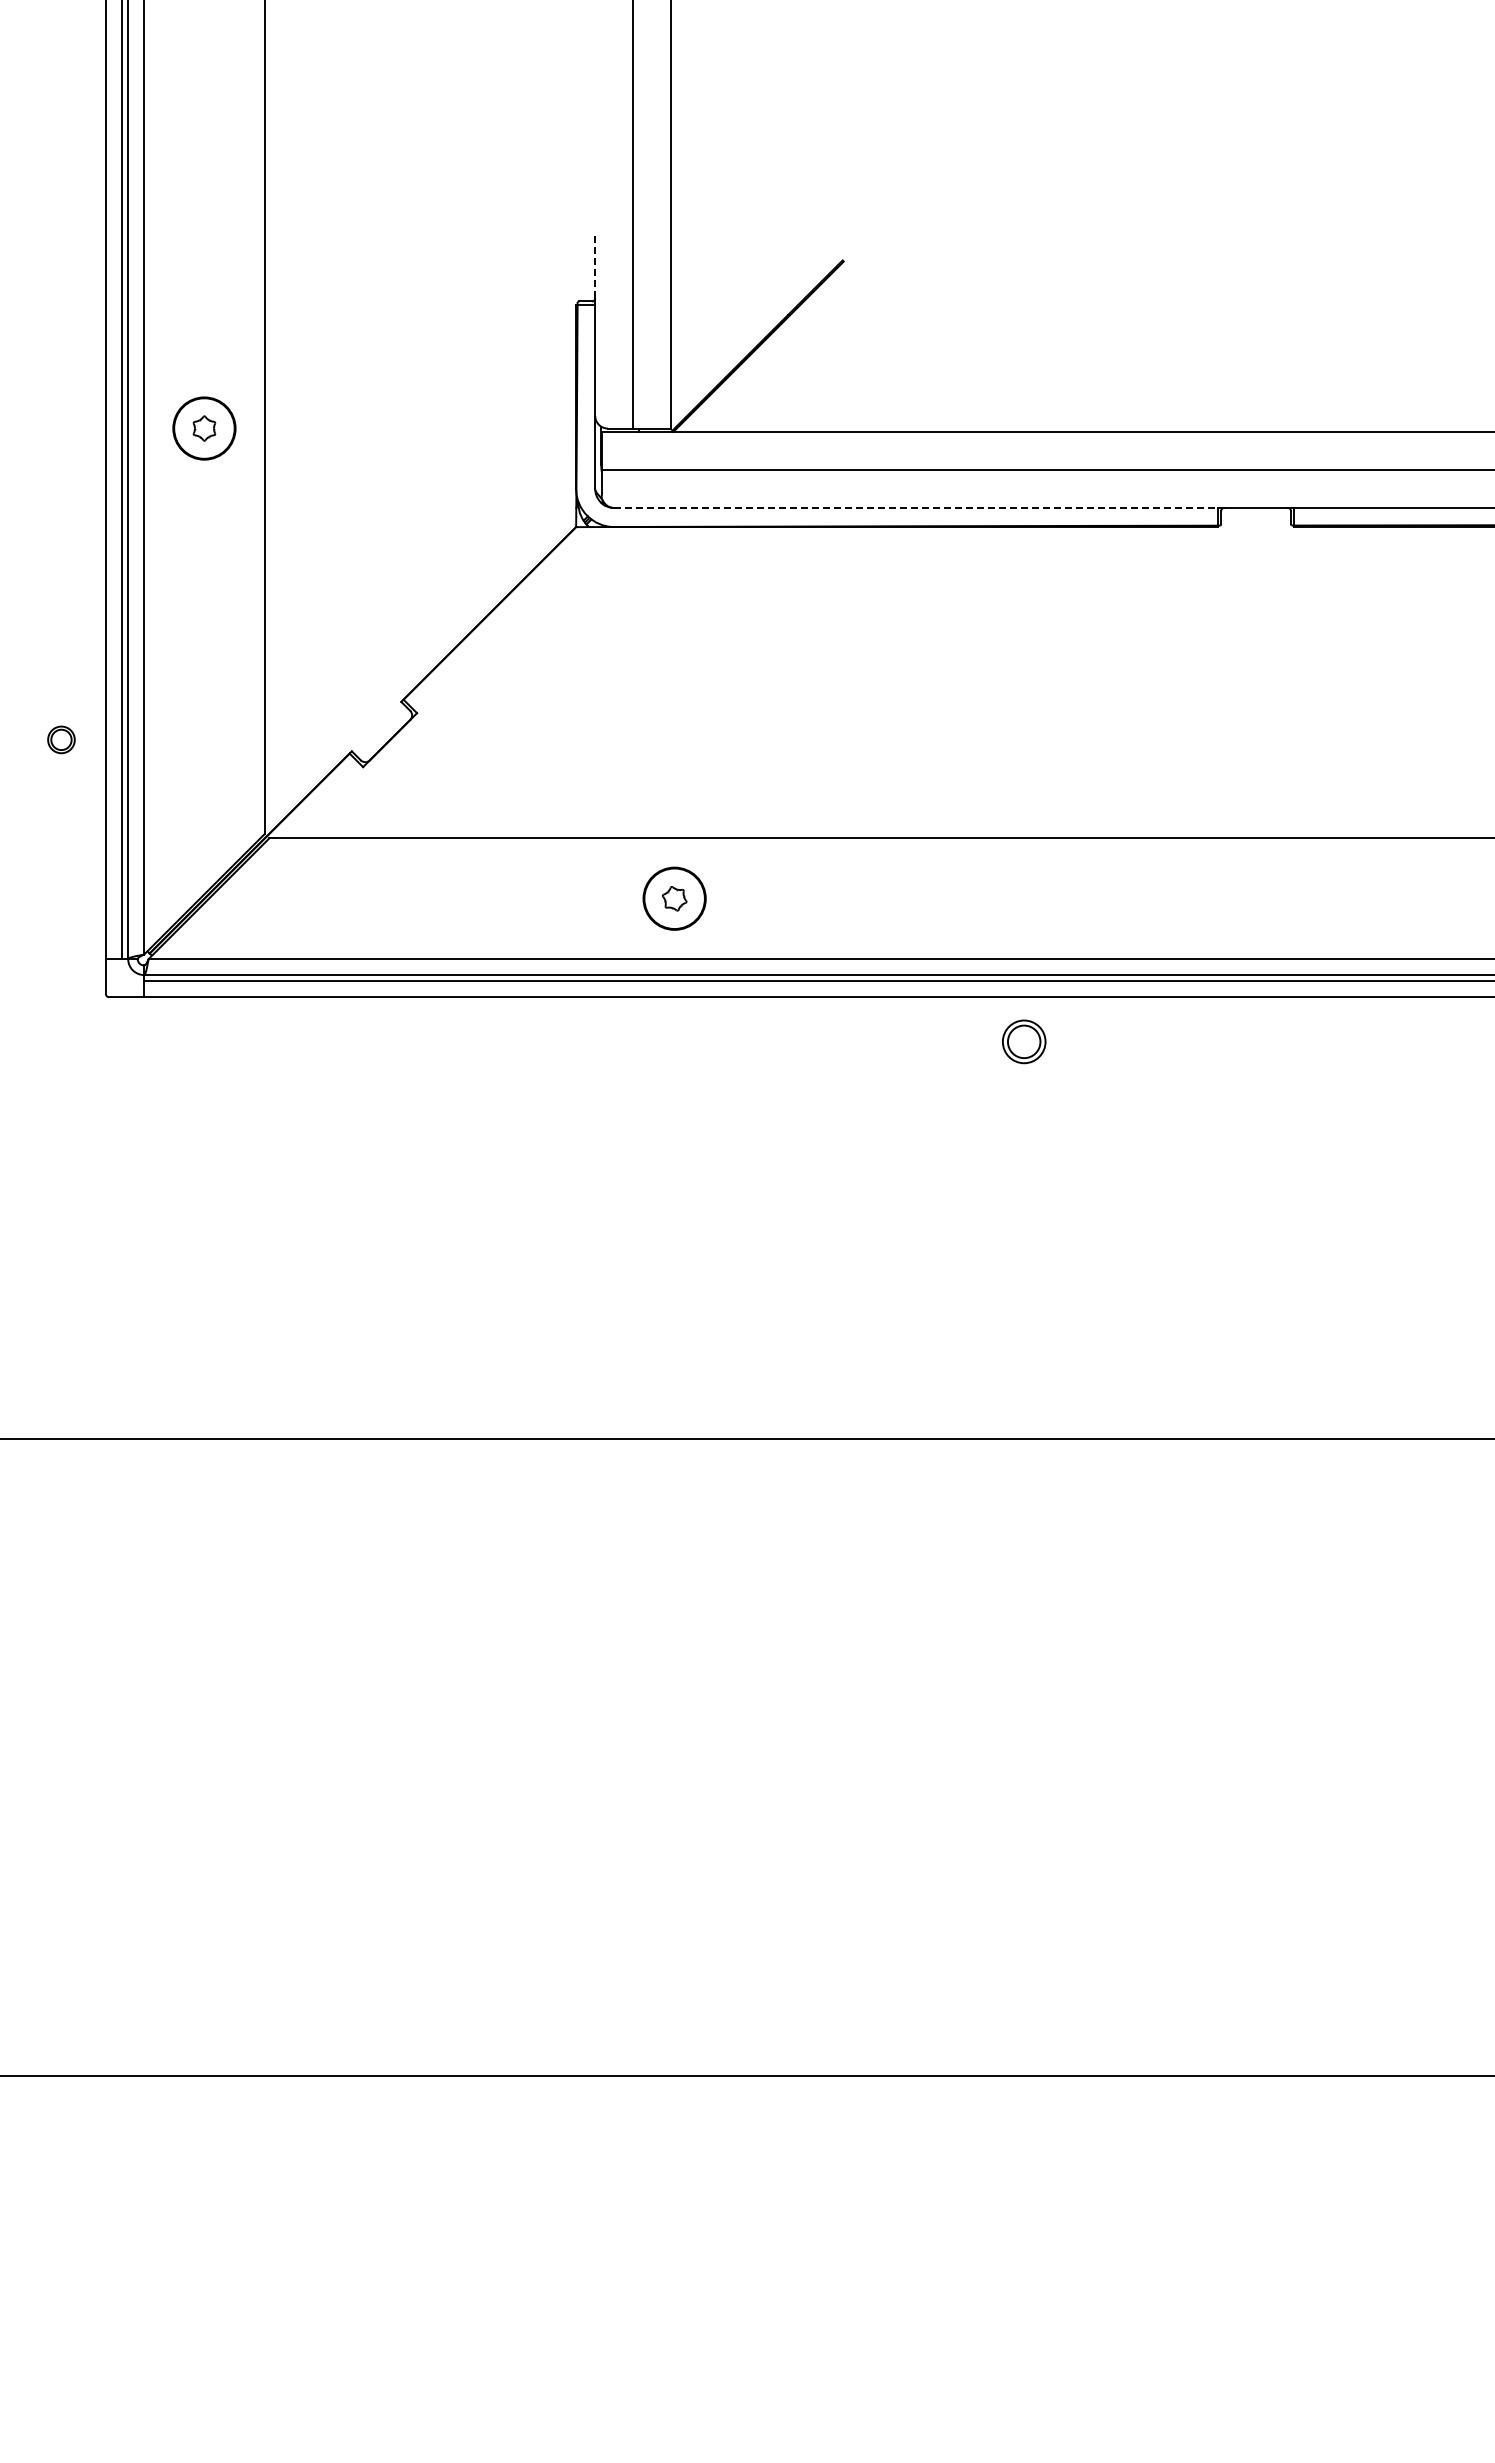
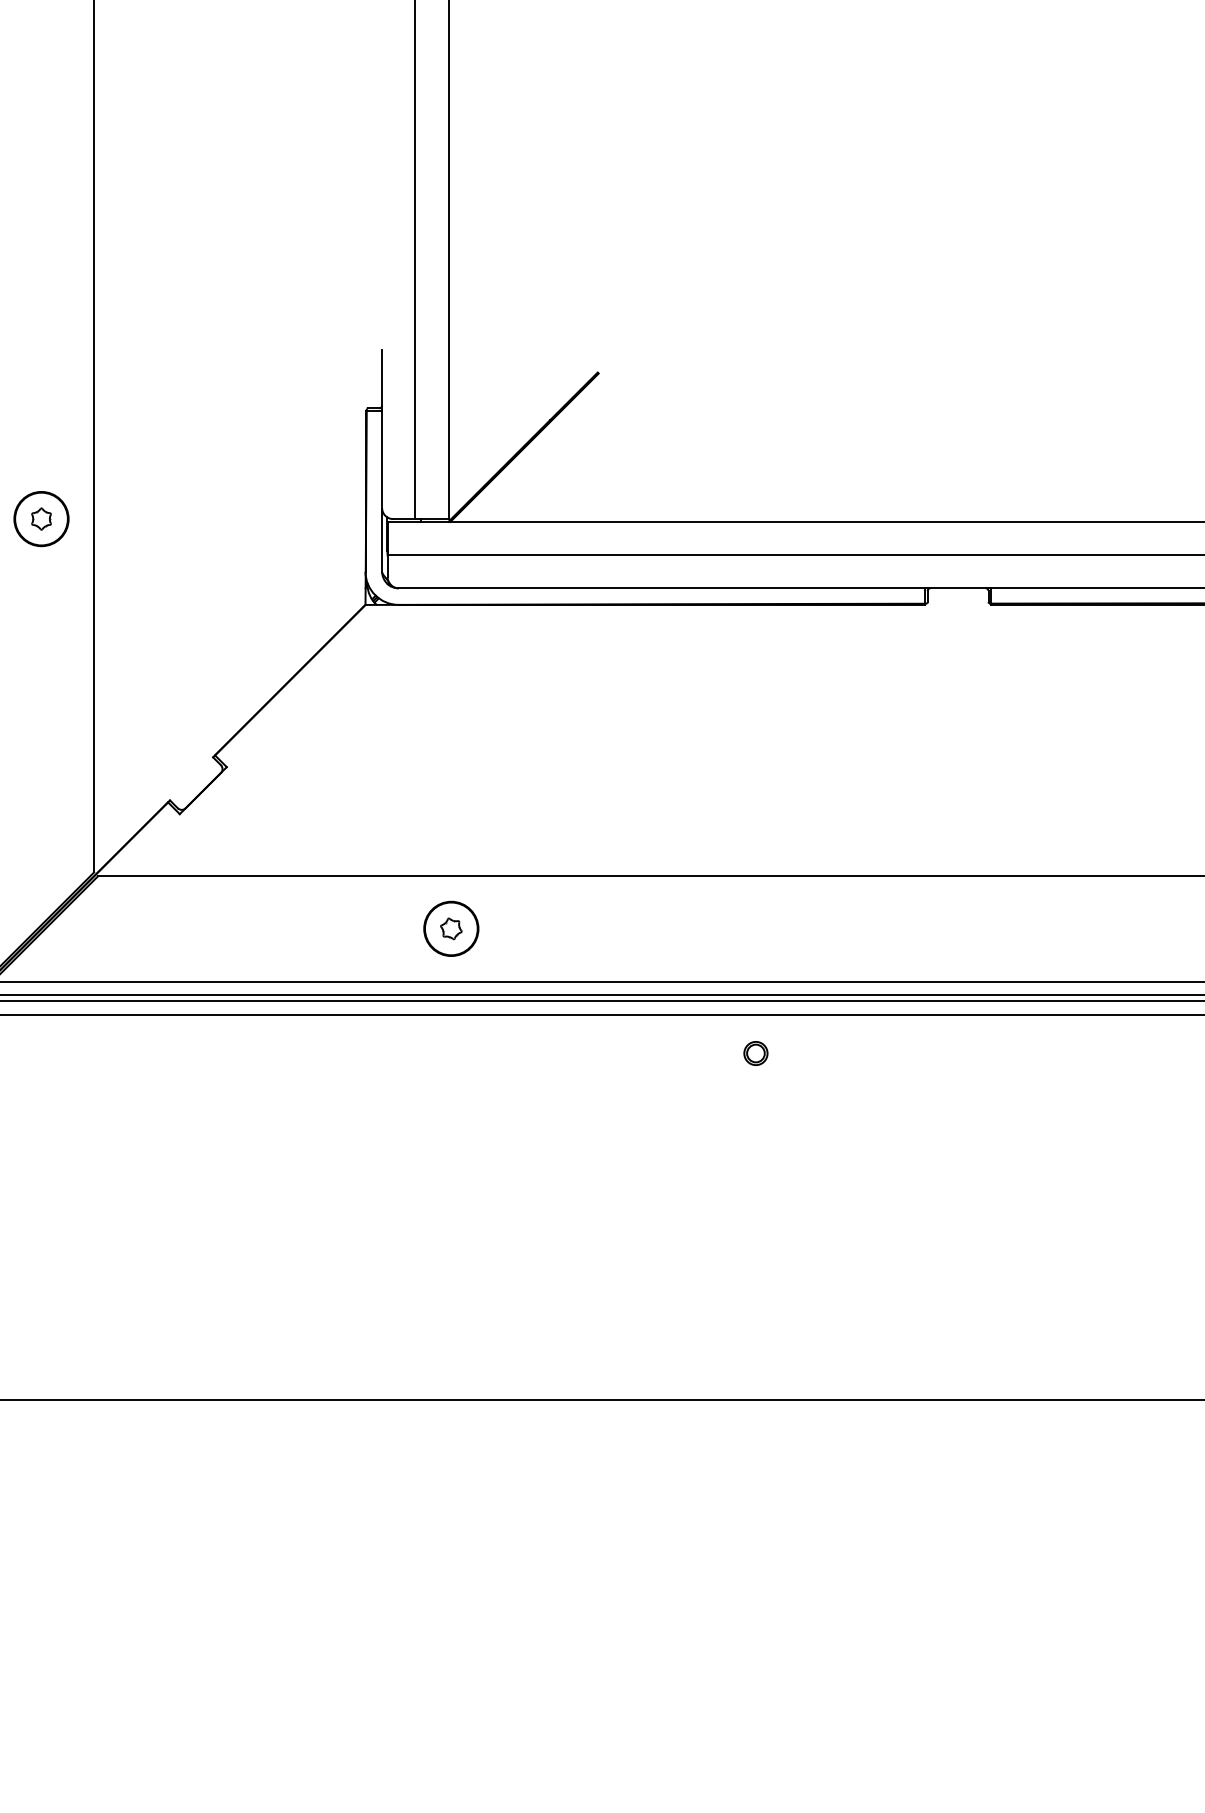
line: (595, 266) -> (382, 377), dashed -> solid
line: (916, 507) -> (662, 587), dashed -> solid
part: (1023, 1041) -> (755, 1053), size x0.62

